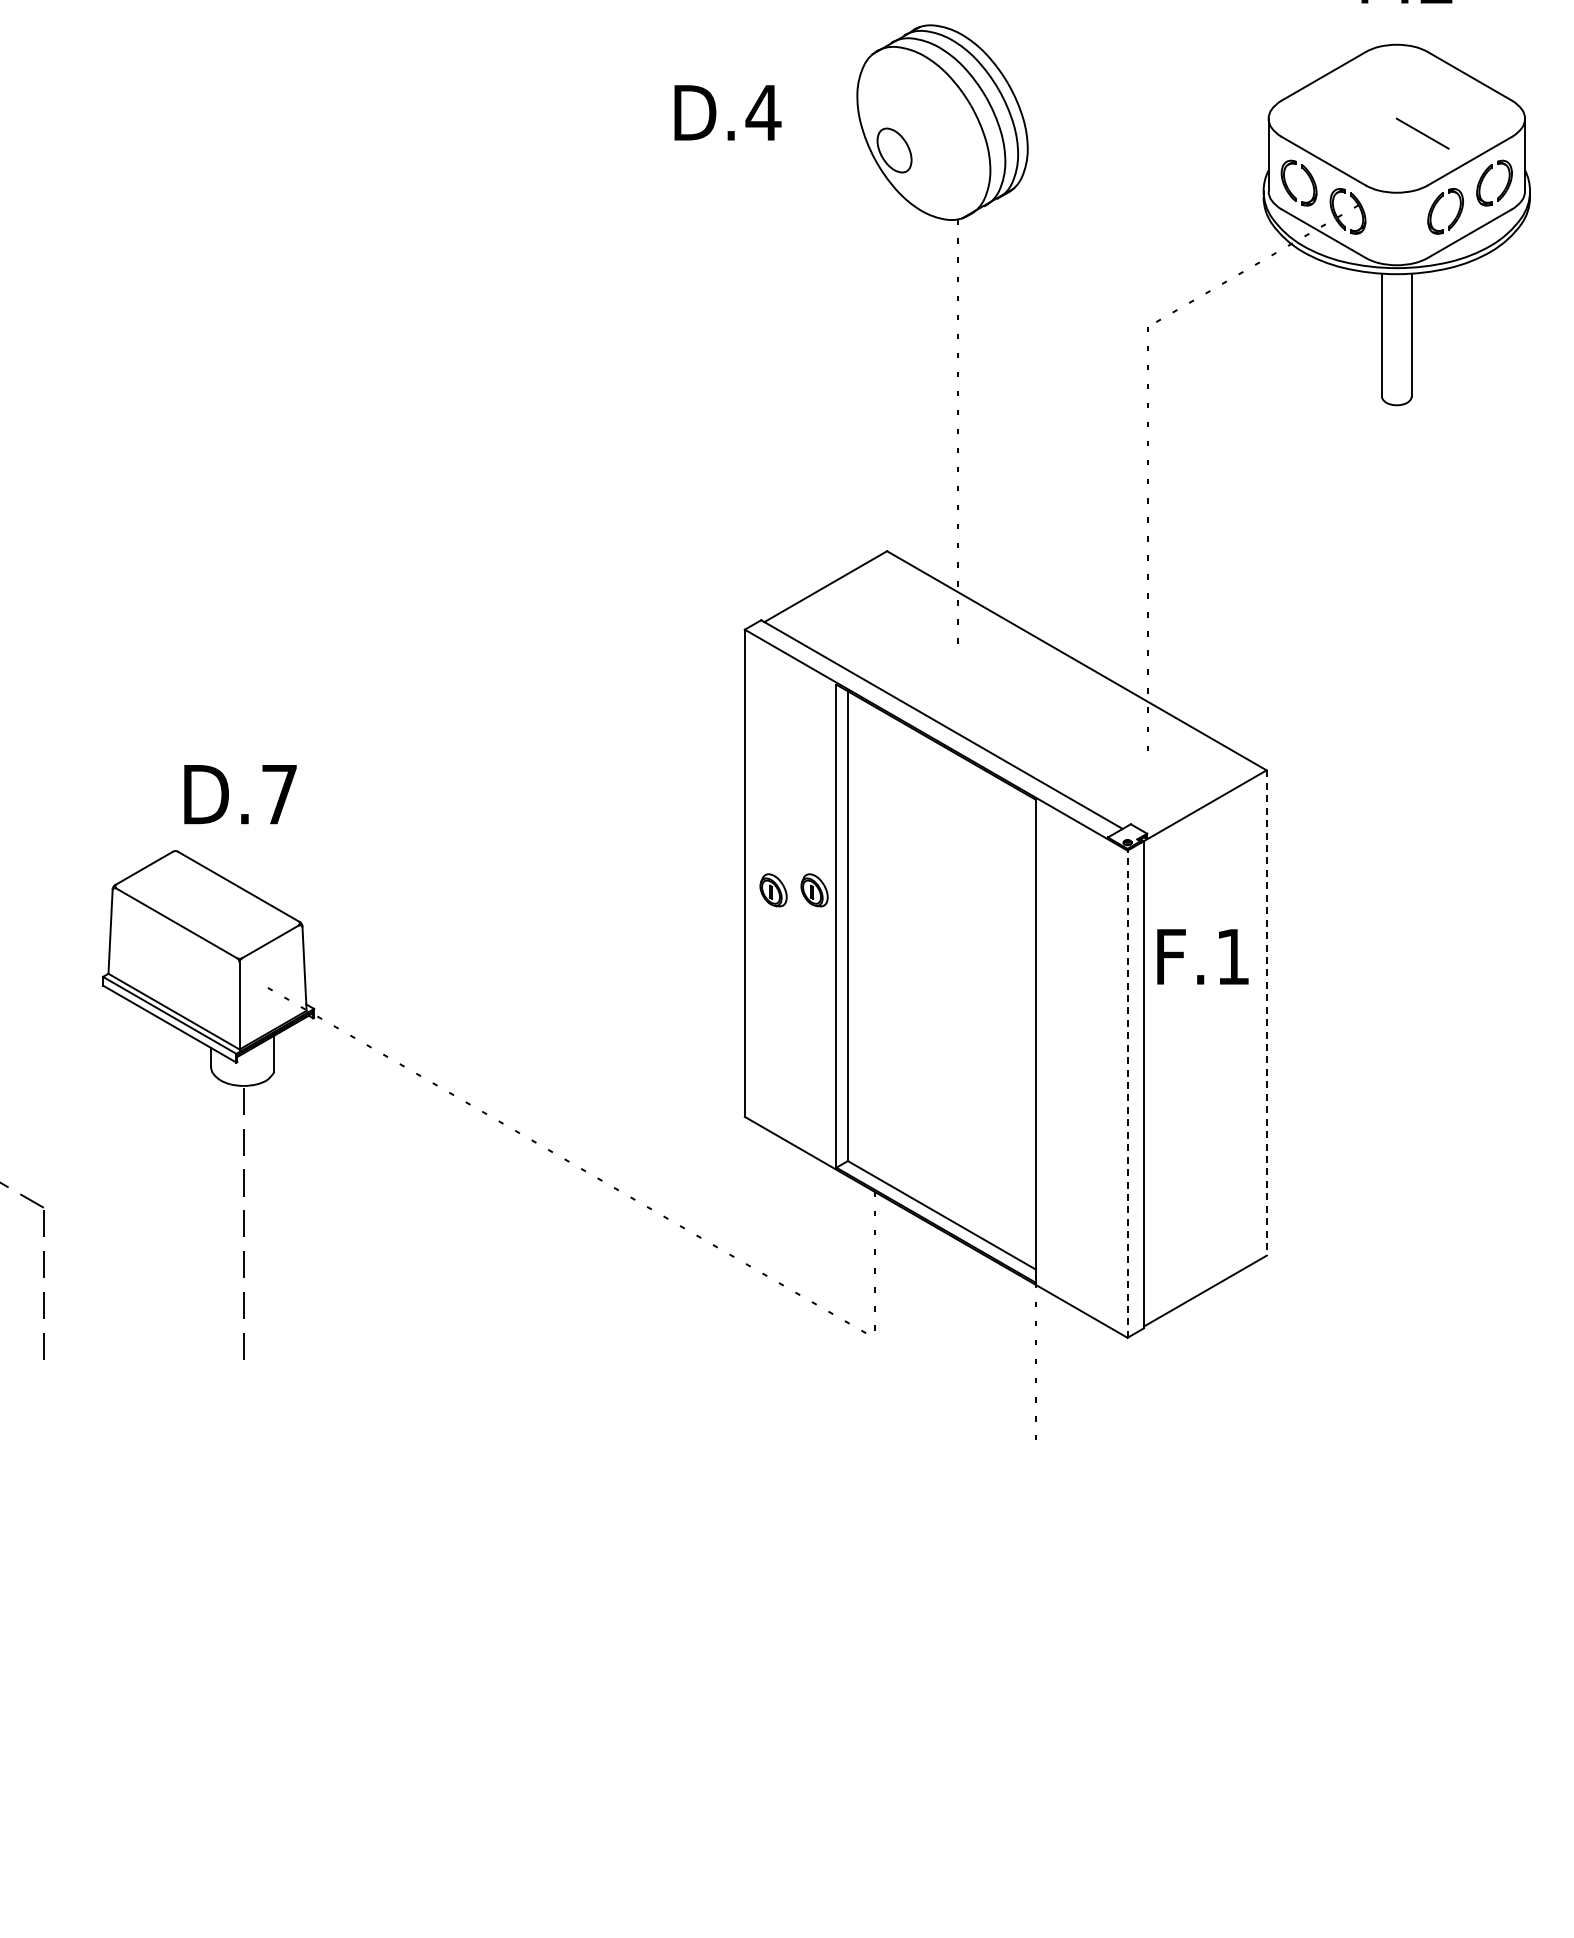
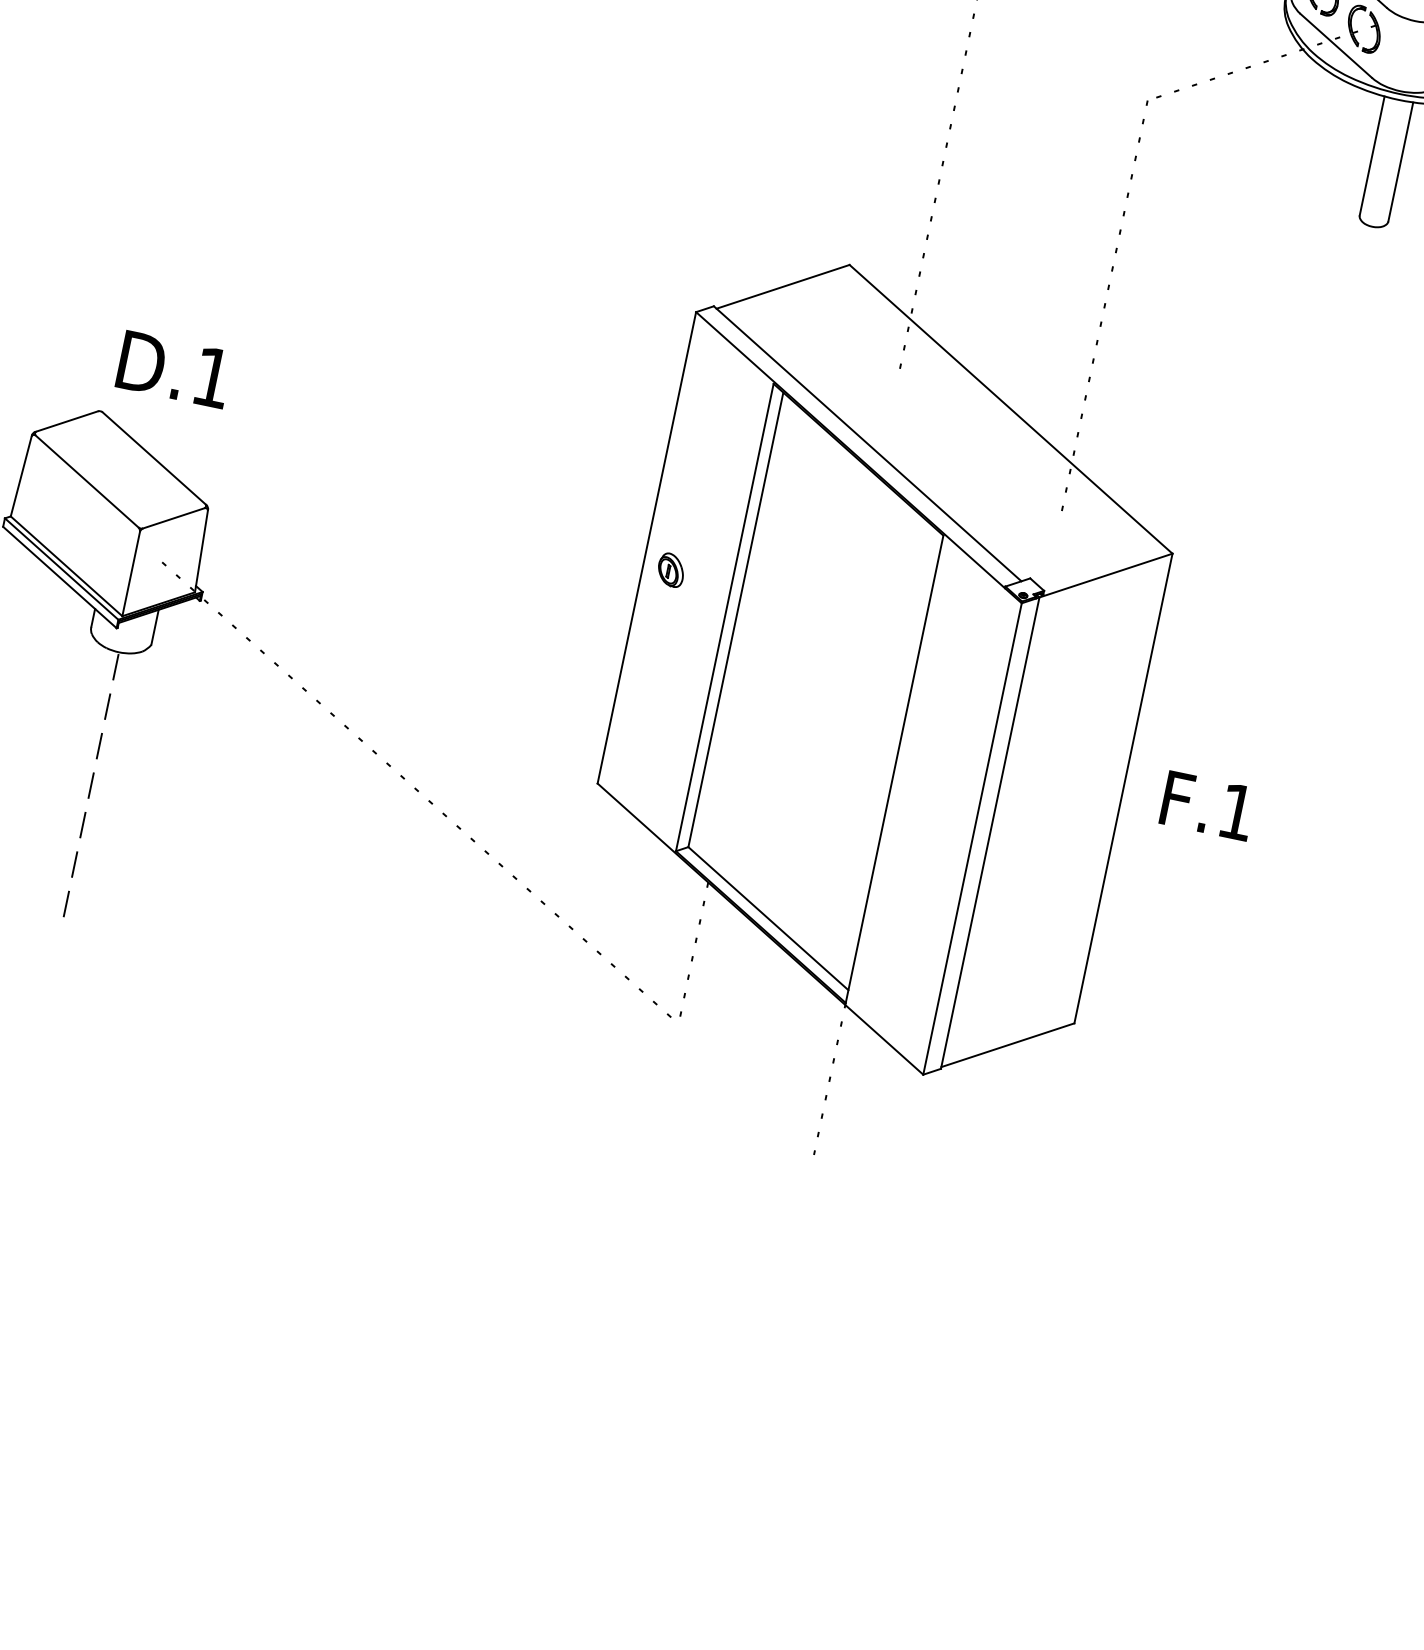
text: (279, 794) -> (212, 377), D.7 -> D.1
part: (814, 890) -> (710, 578), removed
text: (1202, 956) -> (1207, 805), moved
line: (1266, 1013) -> (1123, 788), dashed -> solid
line: (1127, 1092) -> (972, 837), dashed -> solid

